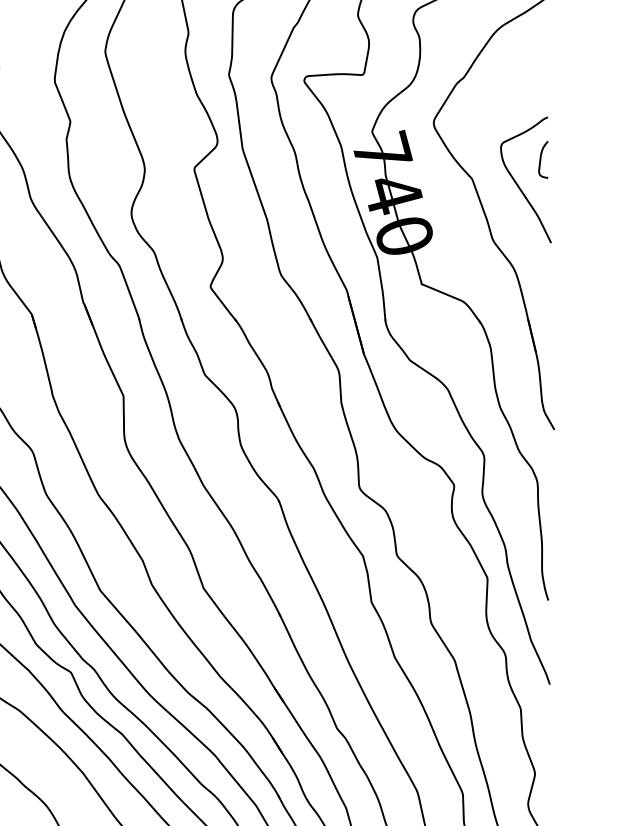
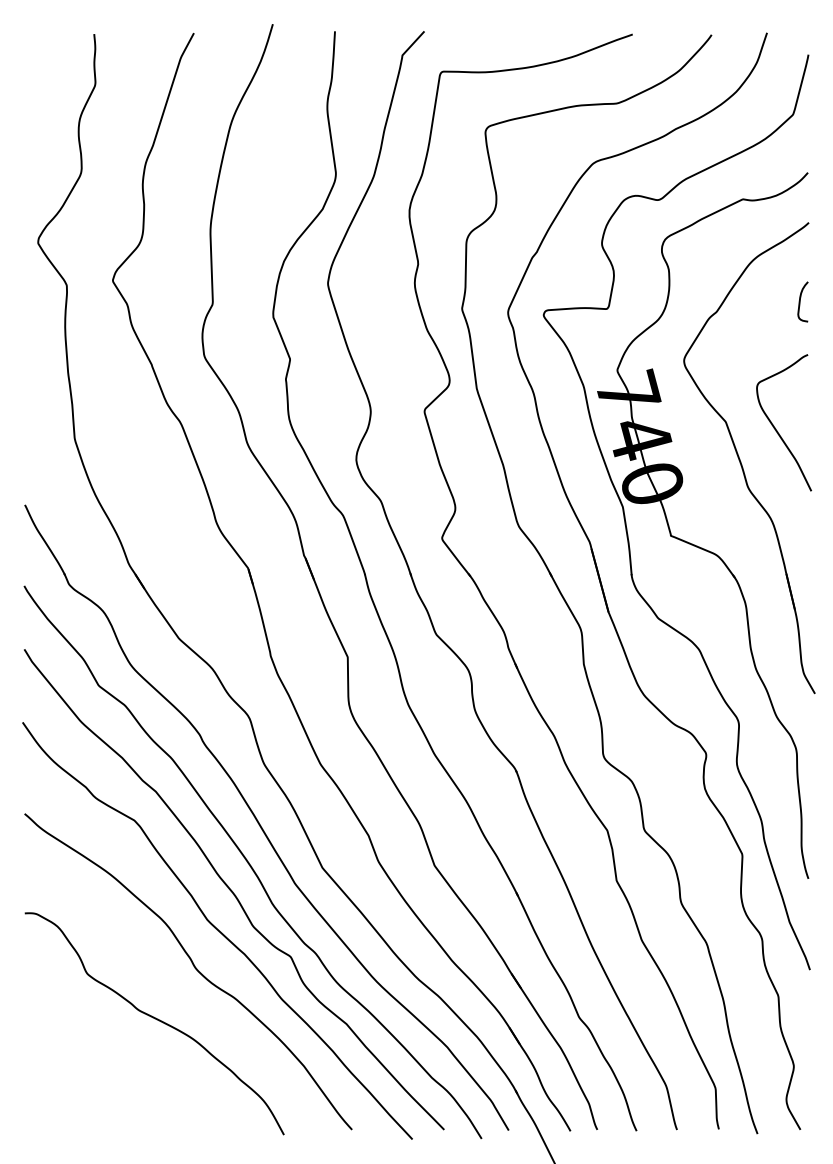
curve: (541, 159) -> (800, 301), moved

